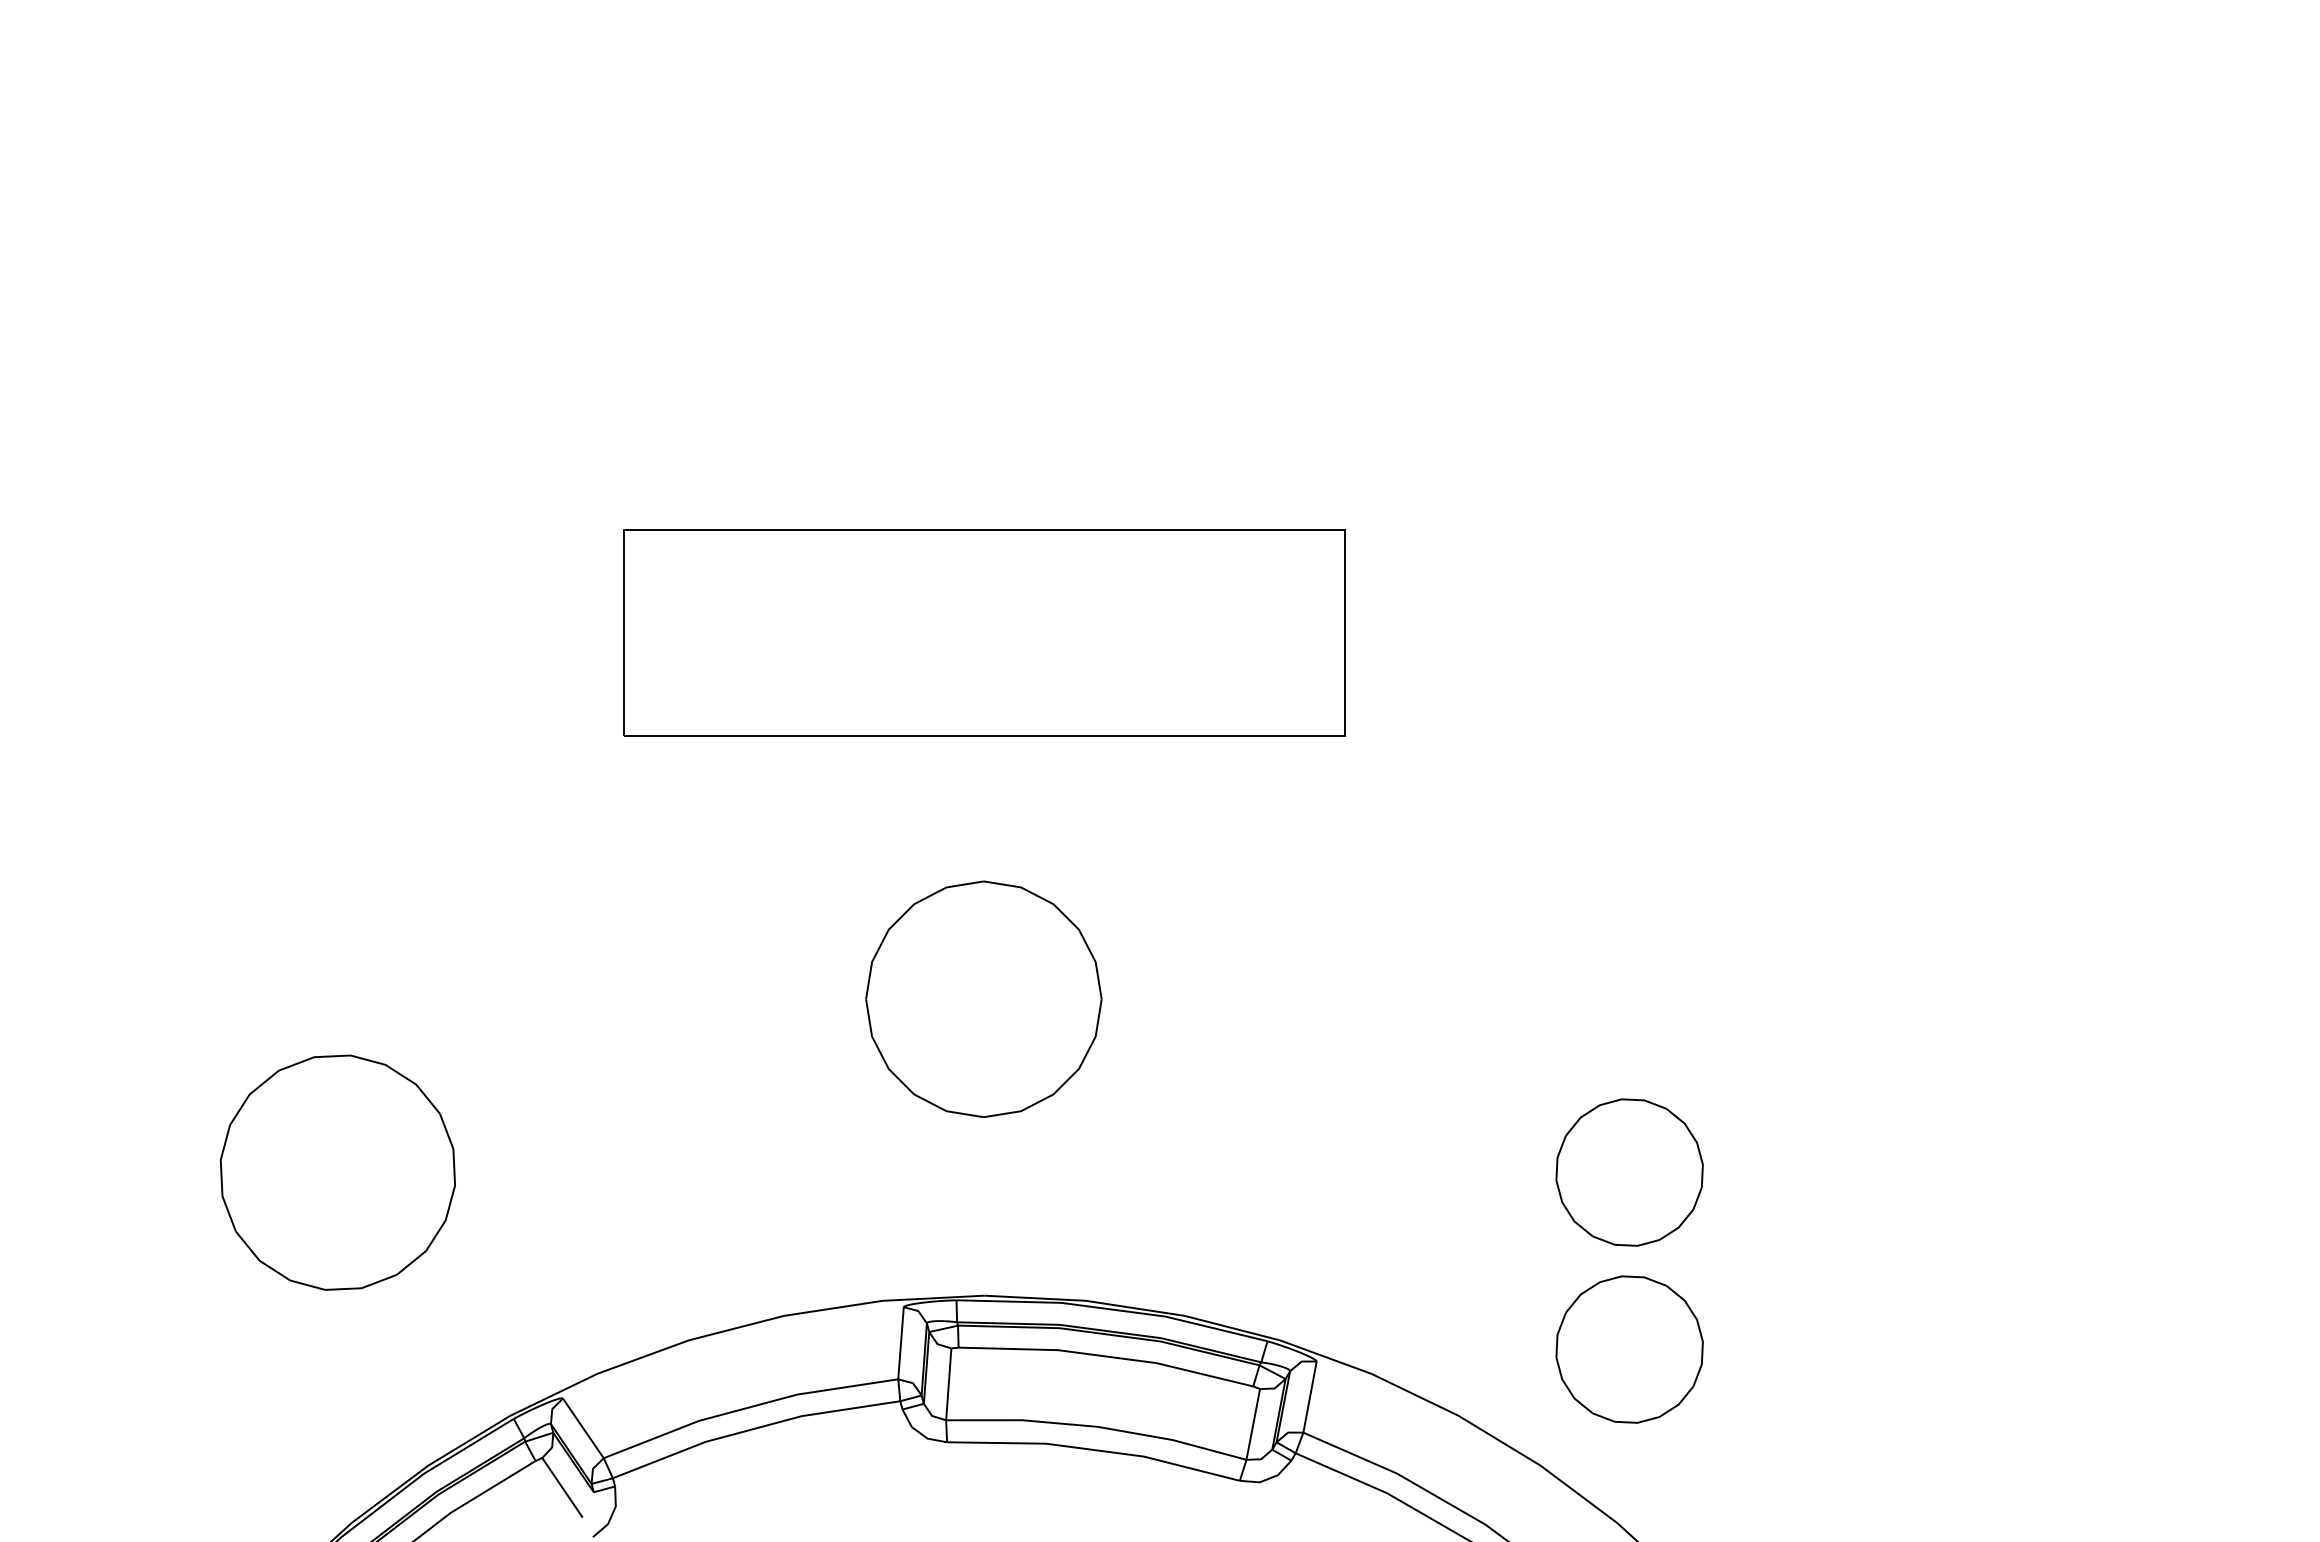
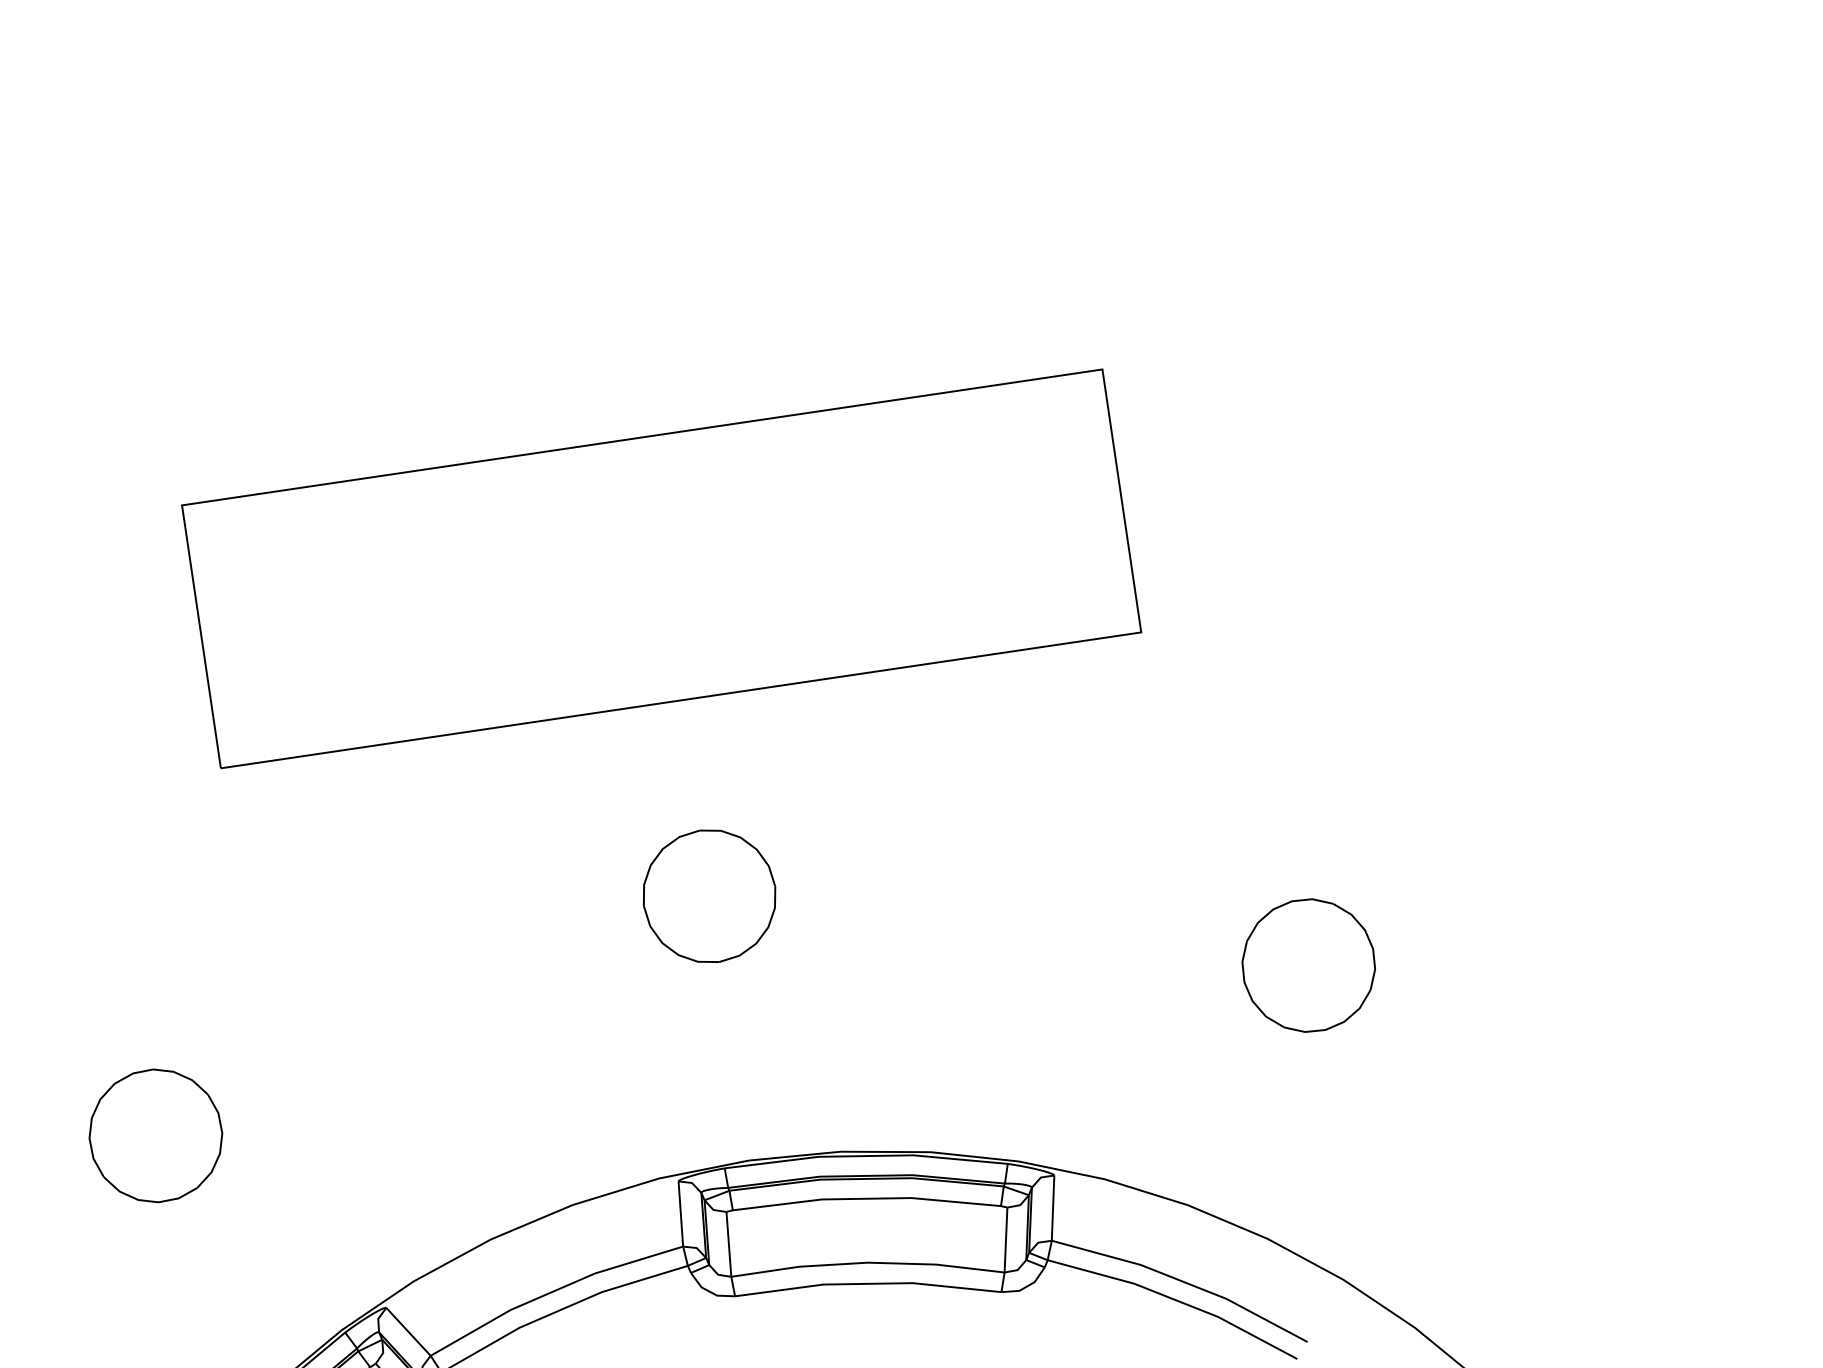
part: (984, 632) -> (661, 568), size x1.43
part: (983, 999) -> (709, 896), size x0.62
part: (338, 1172) -> (156, 1135), size x0.62
part: (1629, 1349) -> (1331, 1123), removed

